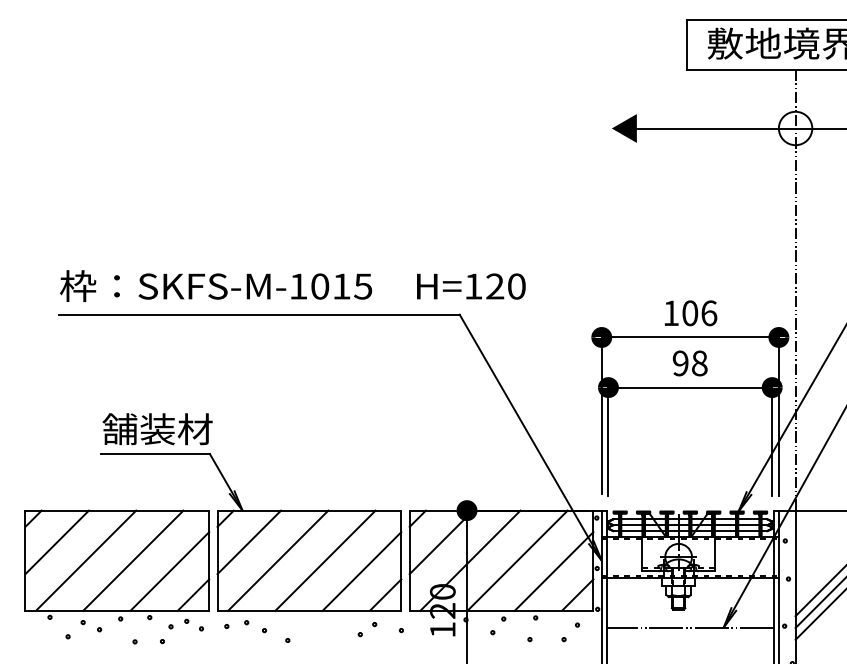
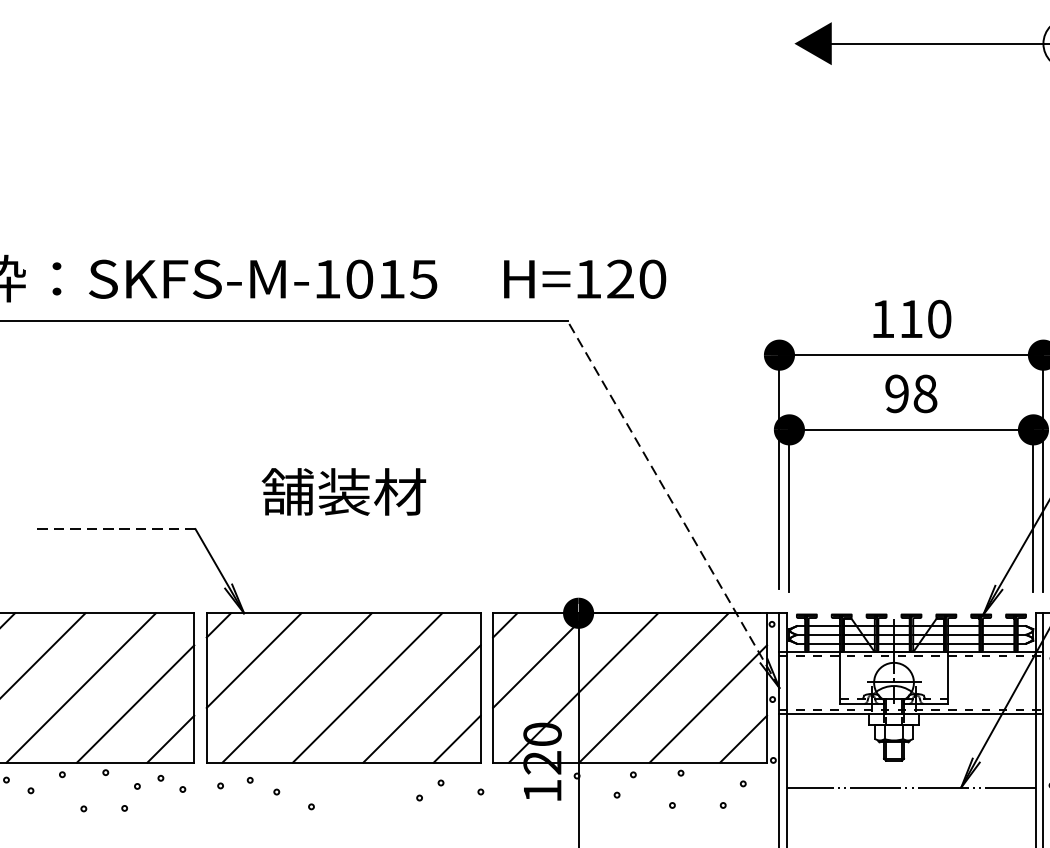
text: (699, 313) -> (925, 319), 106 -> 110
text: (157, 429) -> (343, 492), moved
line: (530, 437) -> (673, 504), solid -> dashed
line: (155, 454) -> (114, 529), solid -> dashed

